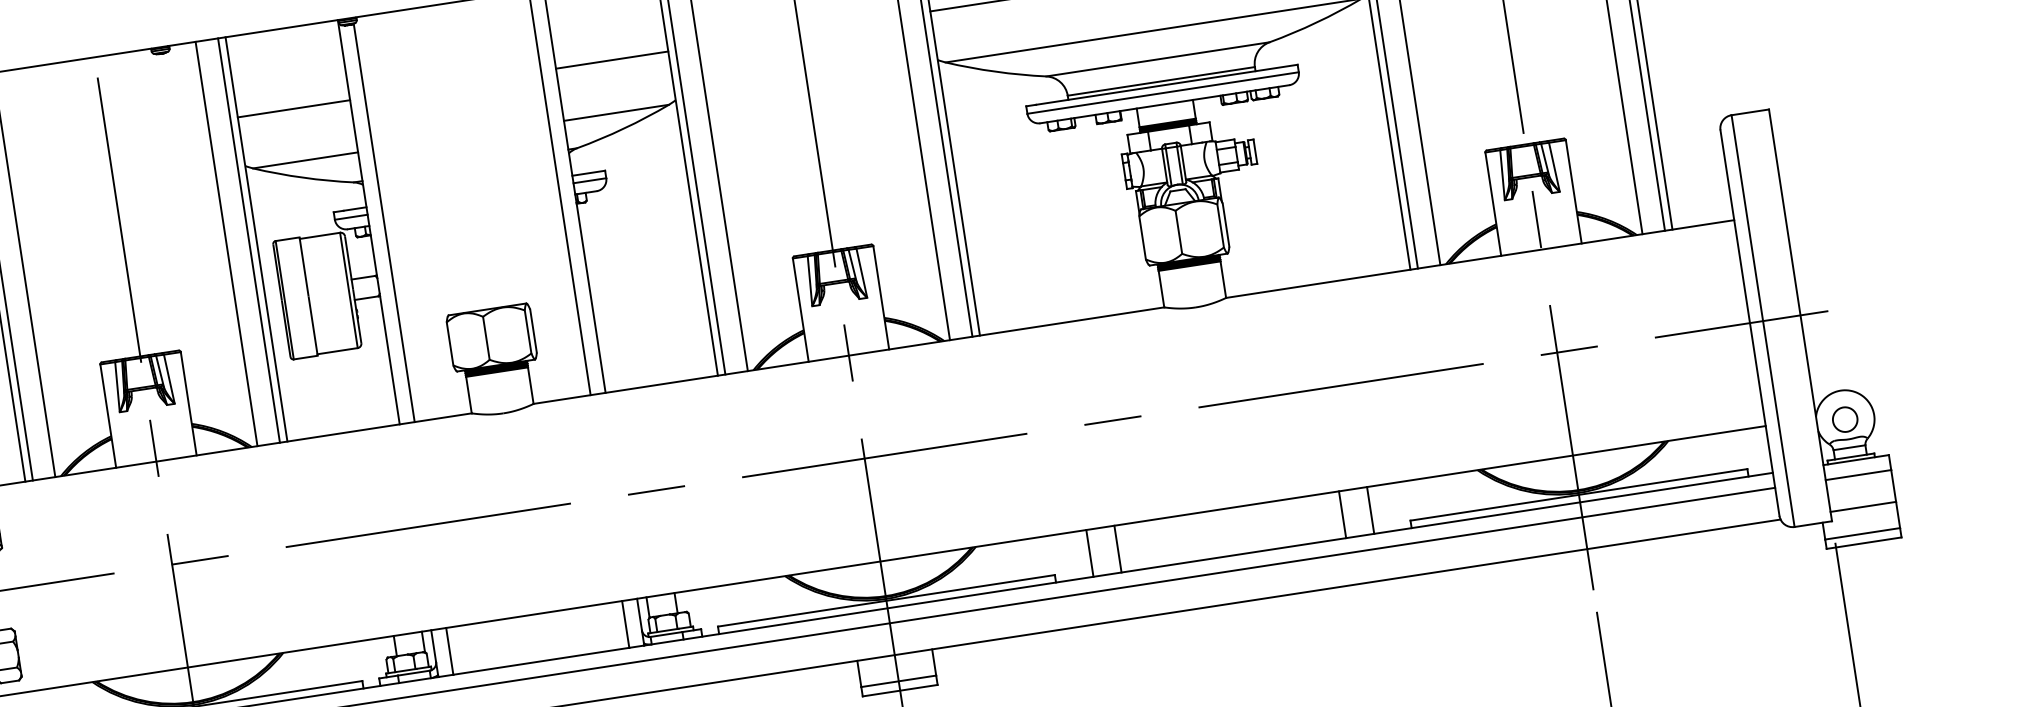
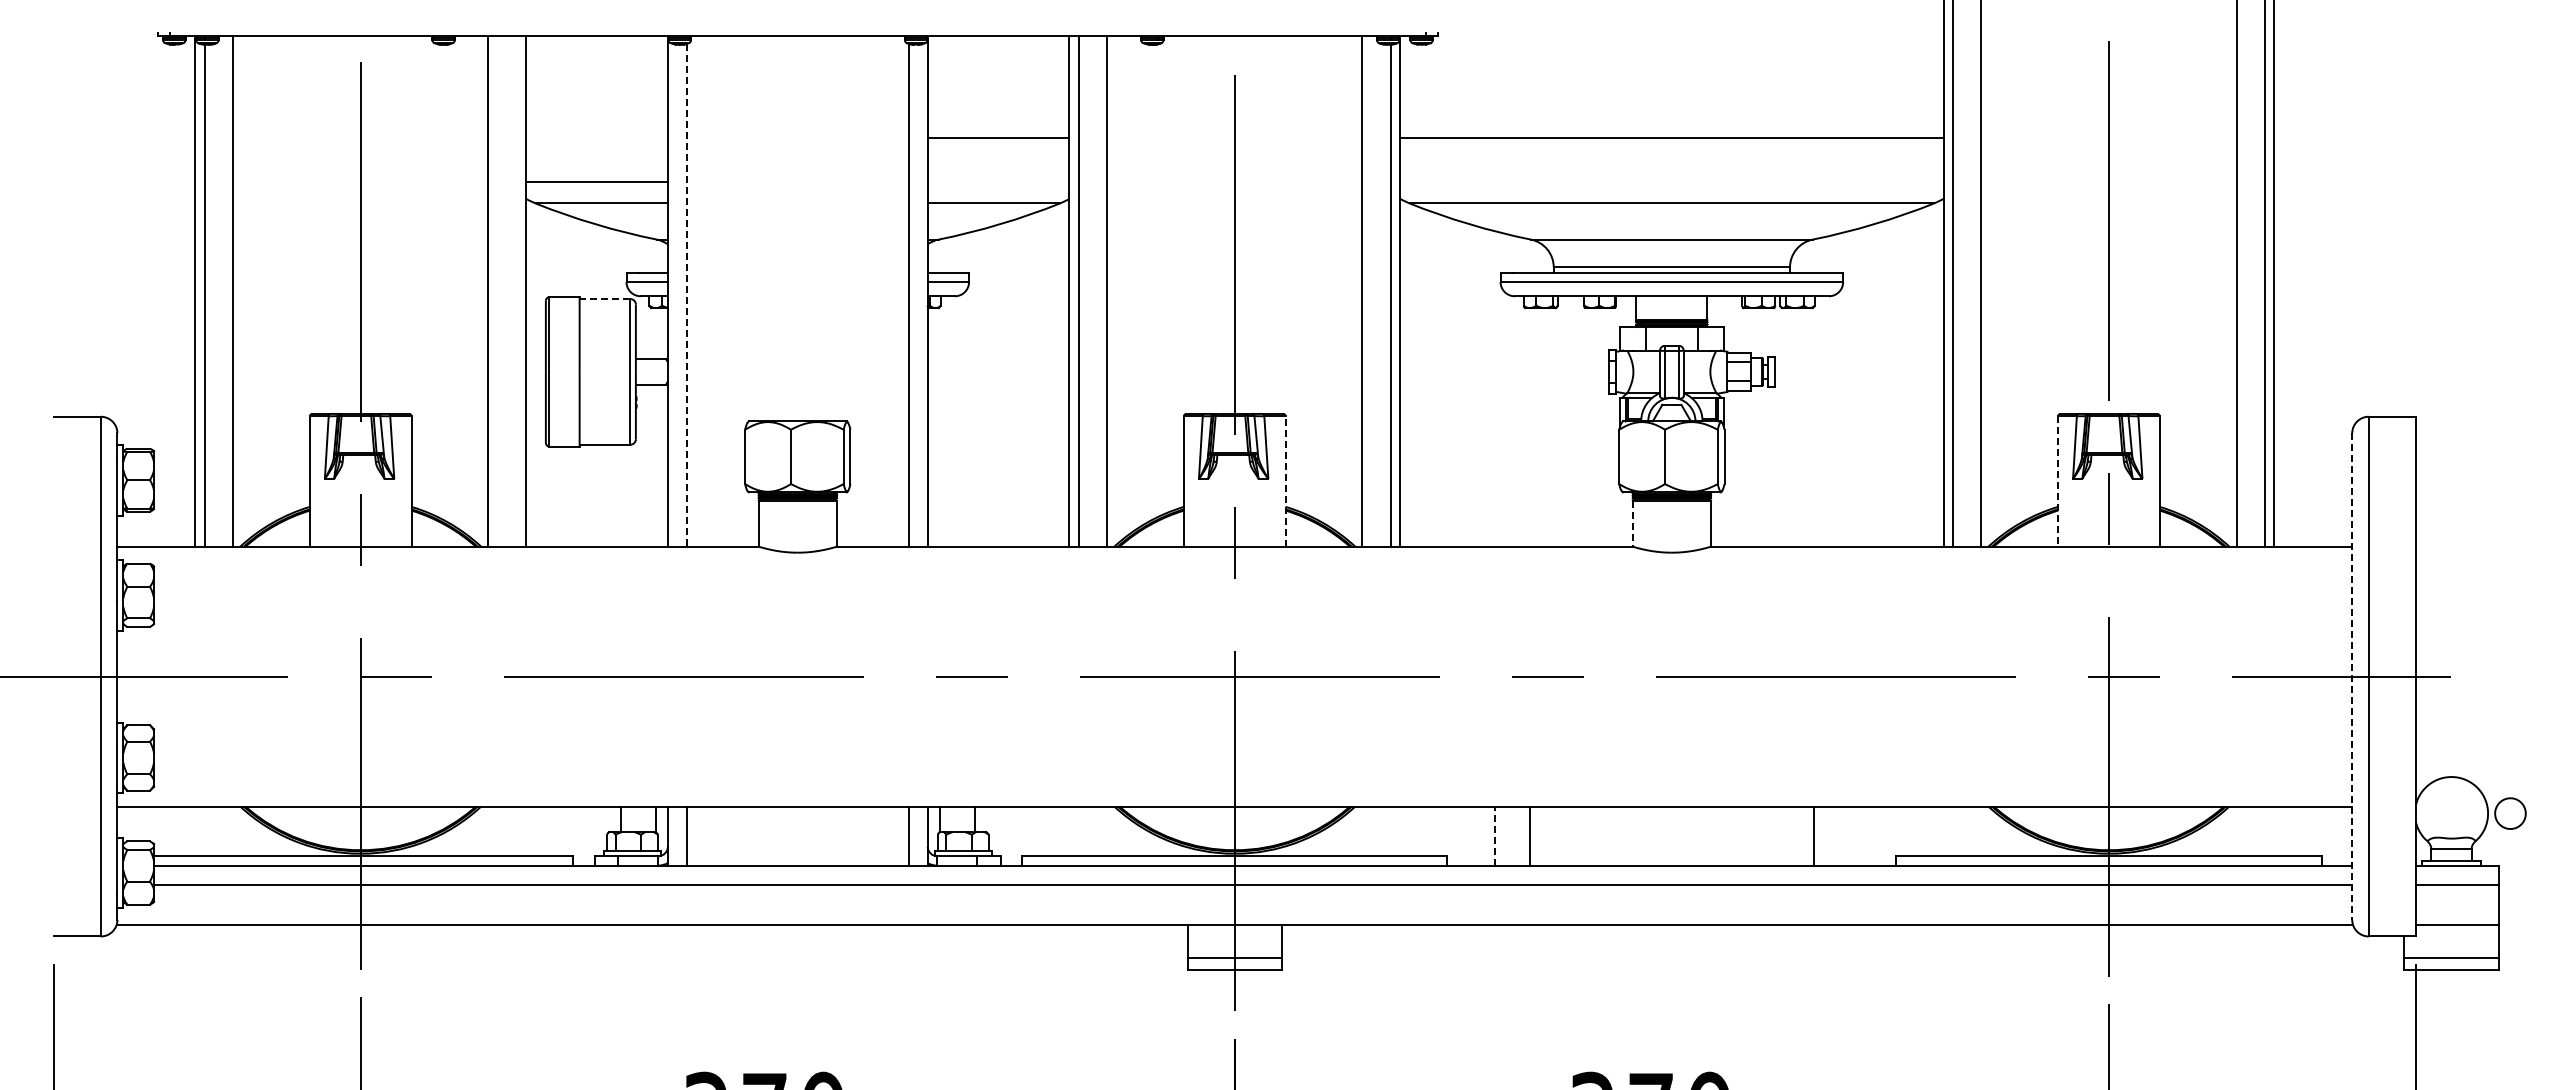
line: (293, 108) -> (596, 181), moved
line: (1493, 204) -> (2058, 481), solid -> dashed
line: (384, 223) -> (686, 295), solid -> dashed
line: (319, 236) -> (604, 299), solid -> dashed
line: (248, 240) -> (516, 291), removed
line: (1161, 289) -> (1632, 524), solid -> dashed
line: (881, 297) -> (1285, 480), solid -> dashed
line: (1750, 323) -> (2352, 677), solid -> dashed
part: (1845, 419) -> (2510, 813), moved
line: (1370, 509) -> (1849, 835), removed
line: (1089, 553) -> (1494, 836), solid -> dashed

